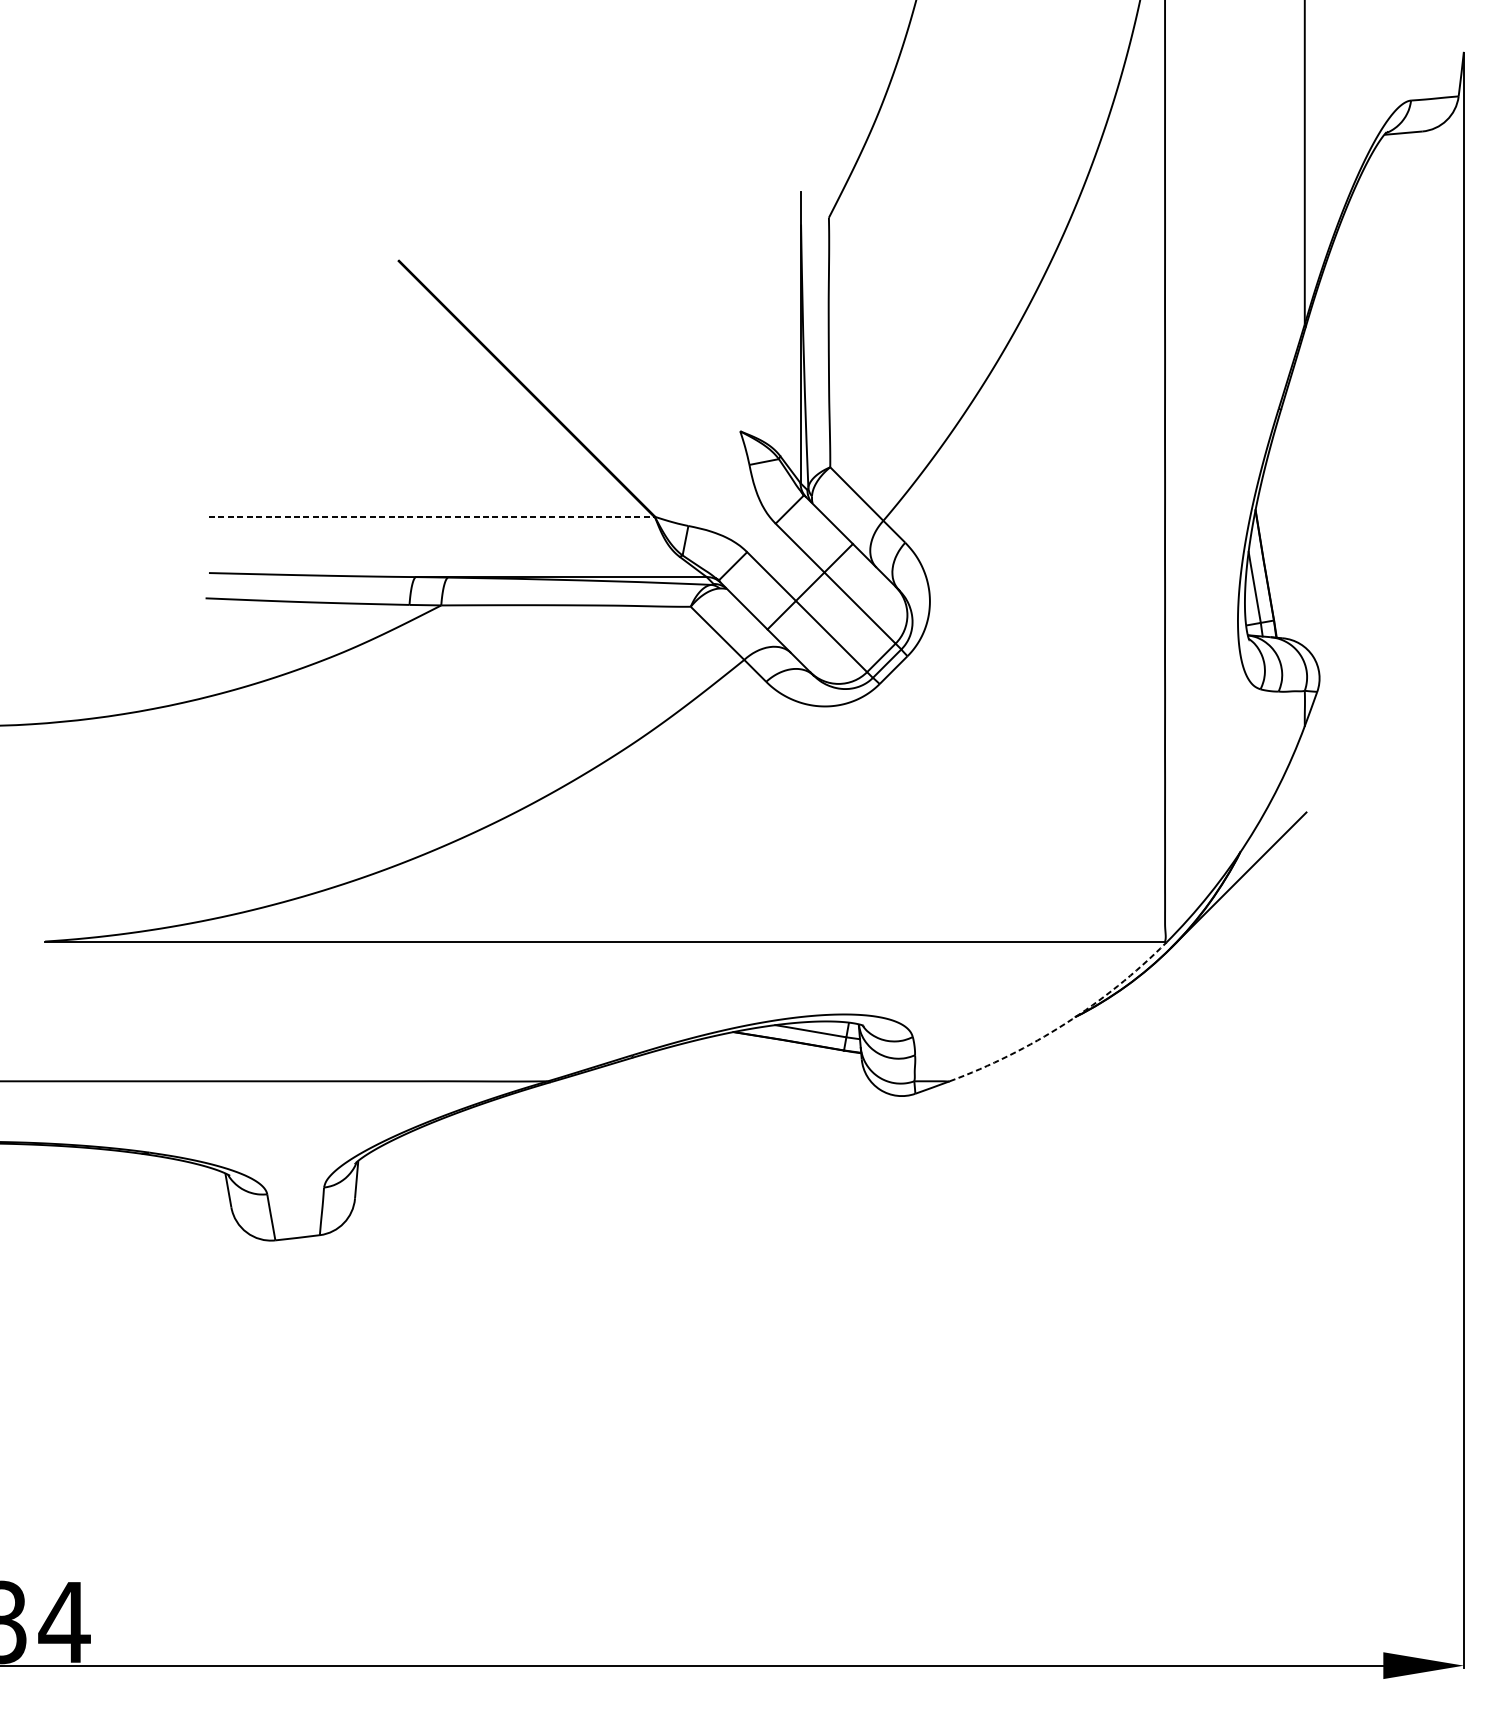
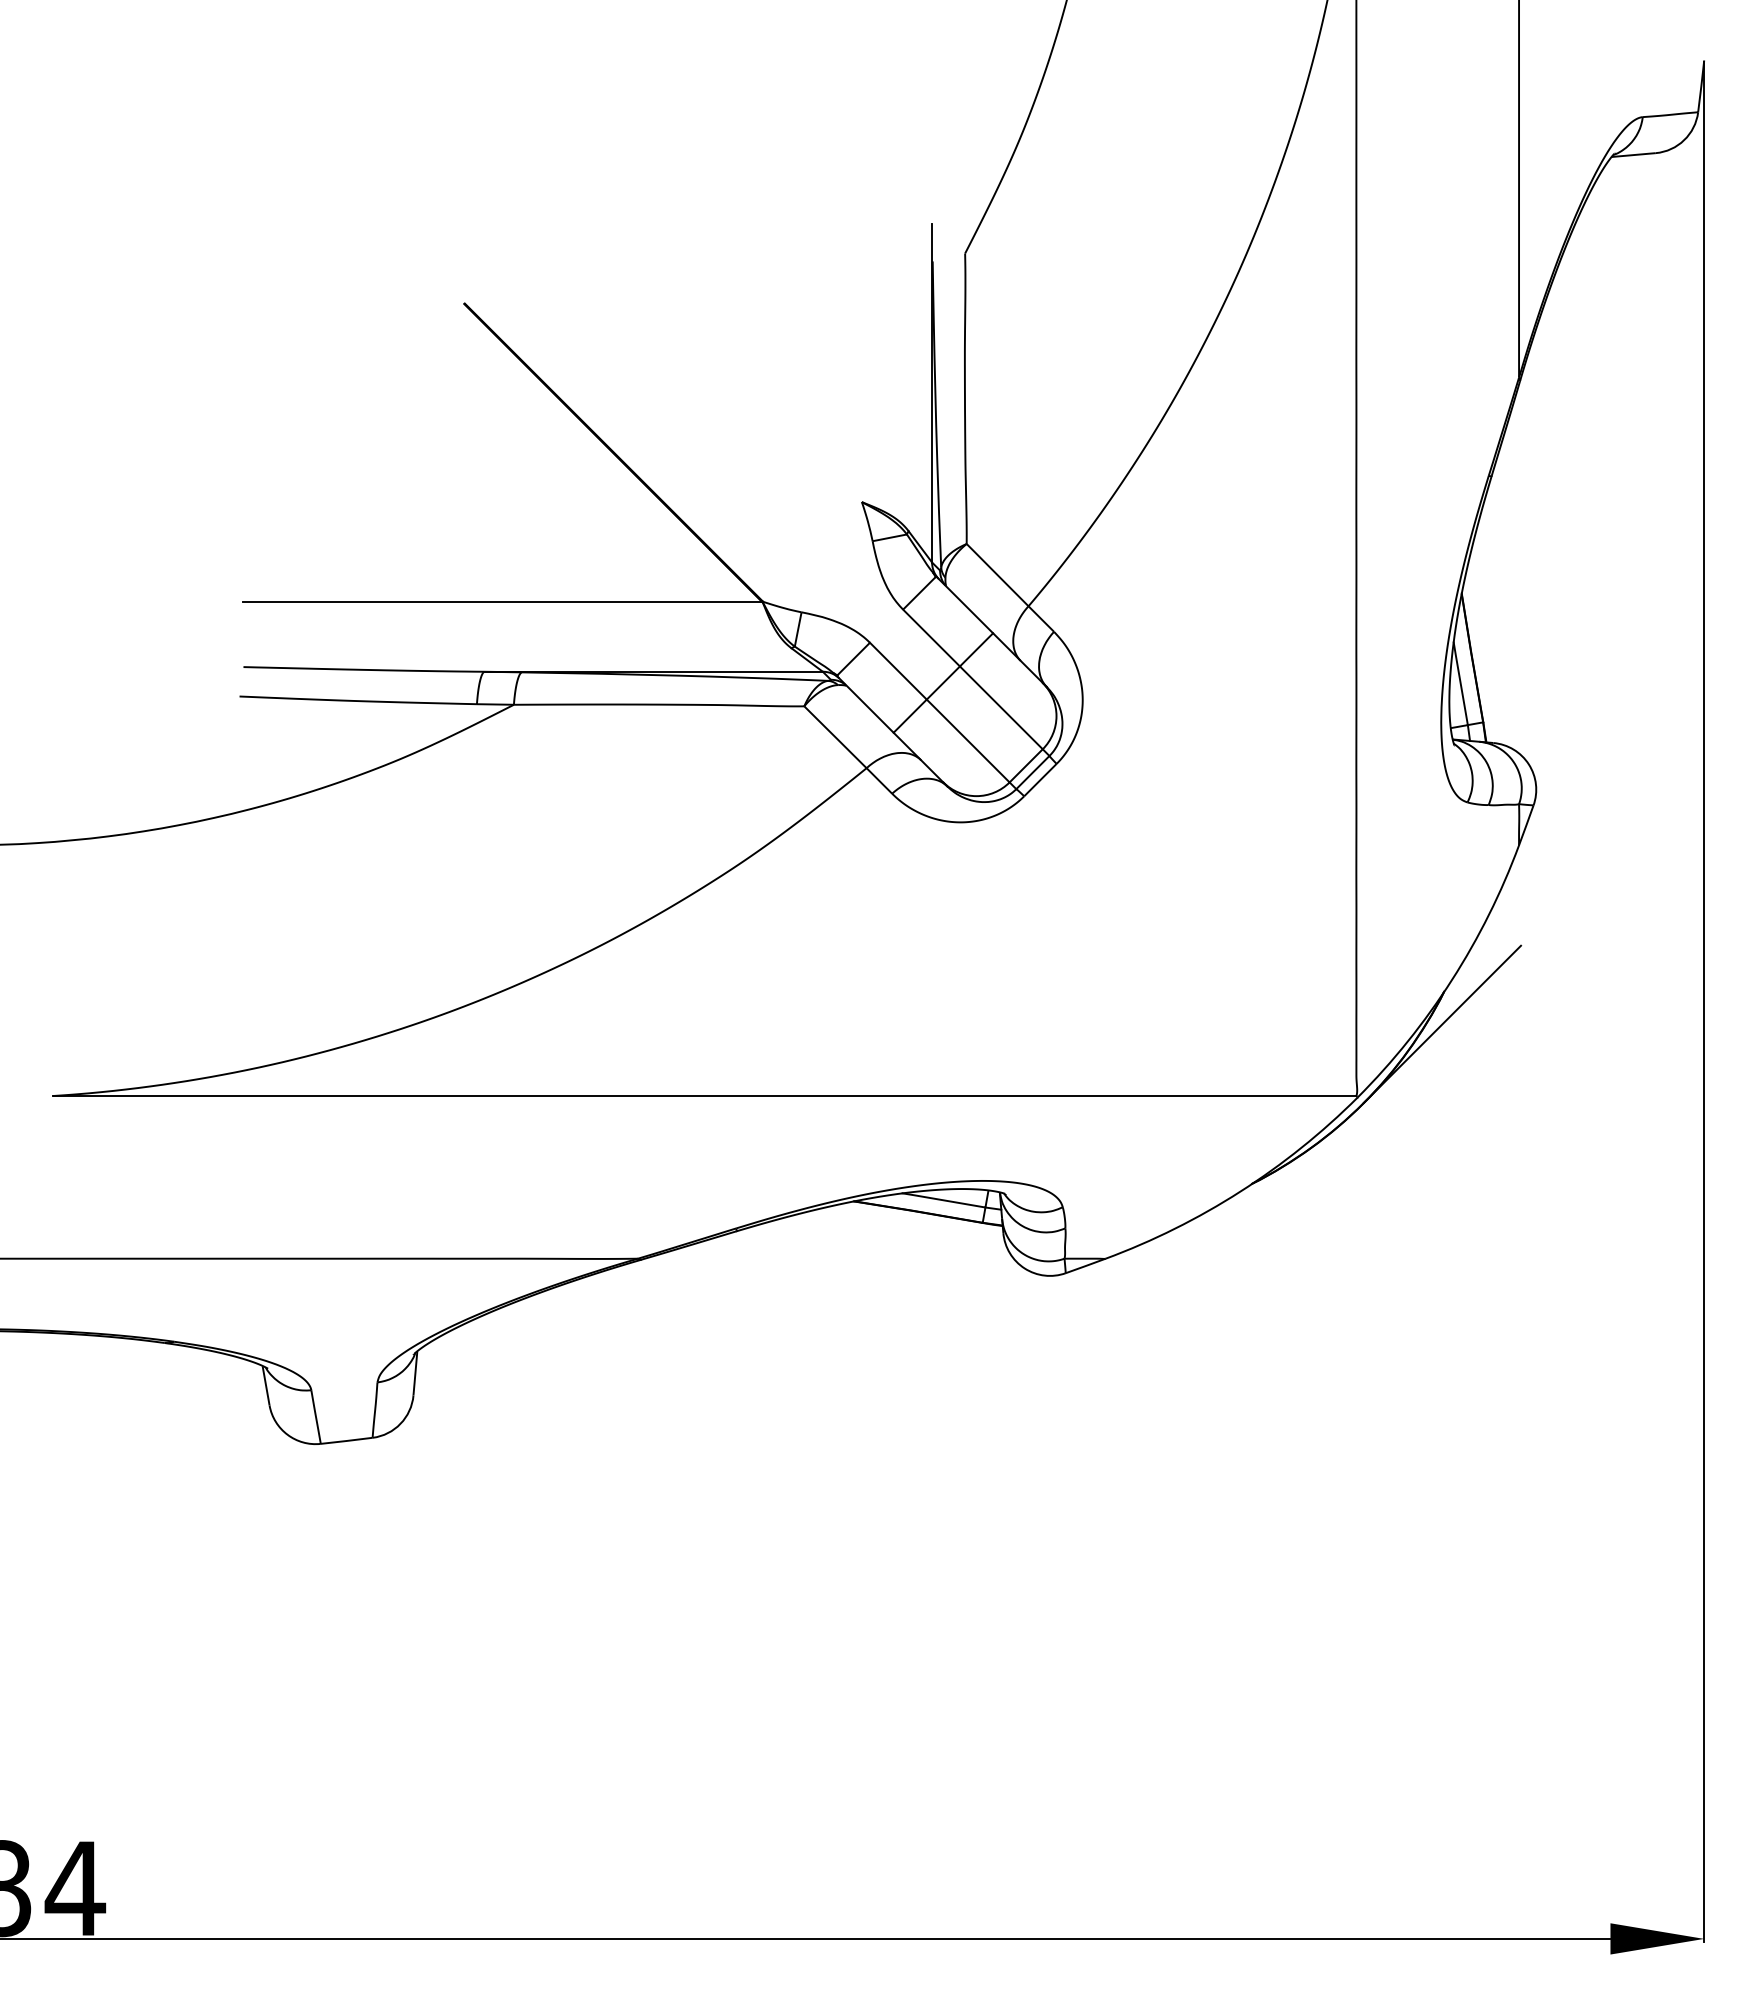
line: (432, 516) -> (503, 601), dashed -> solid
arc: (1065, 1023) -> (1240, 1191), dashed -> solid

